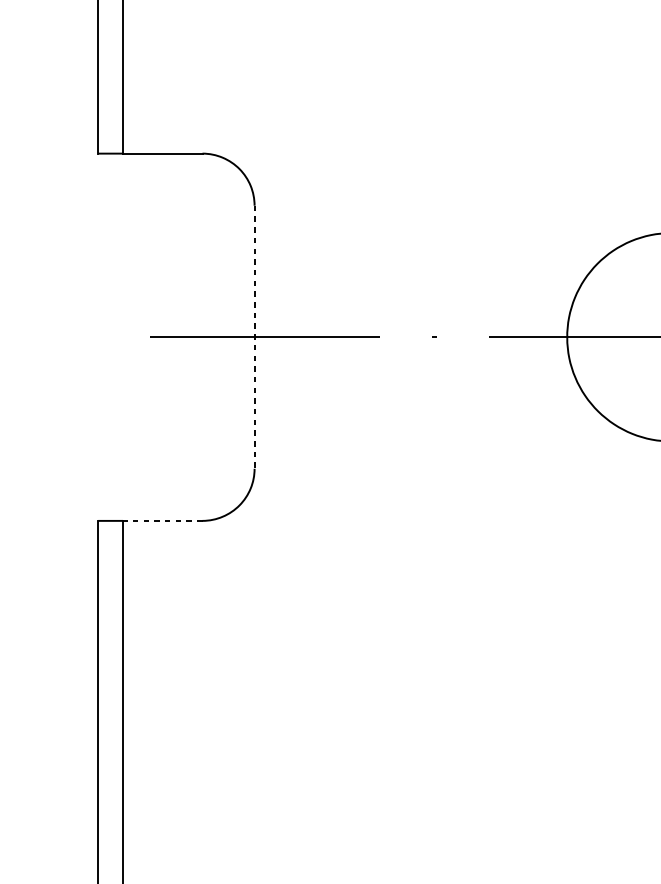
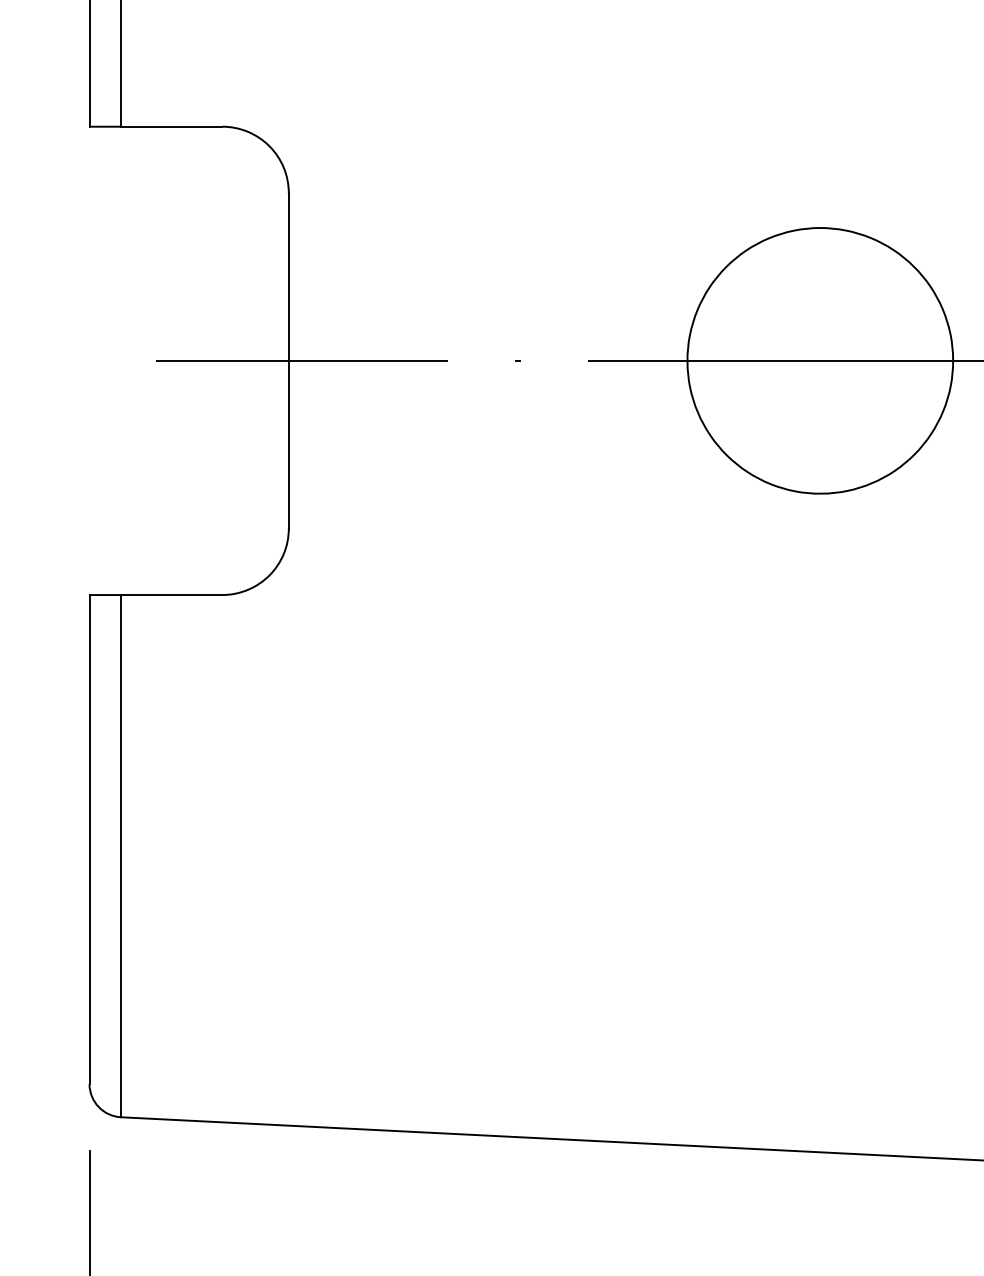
line: (254, 336) -> (288, 360), dashed -> solid
line: (162, 521) -> (171, 595), dashed -> solid

